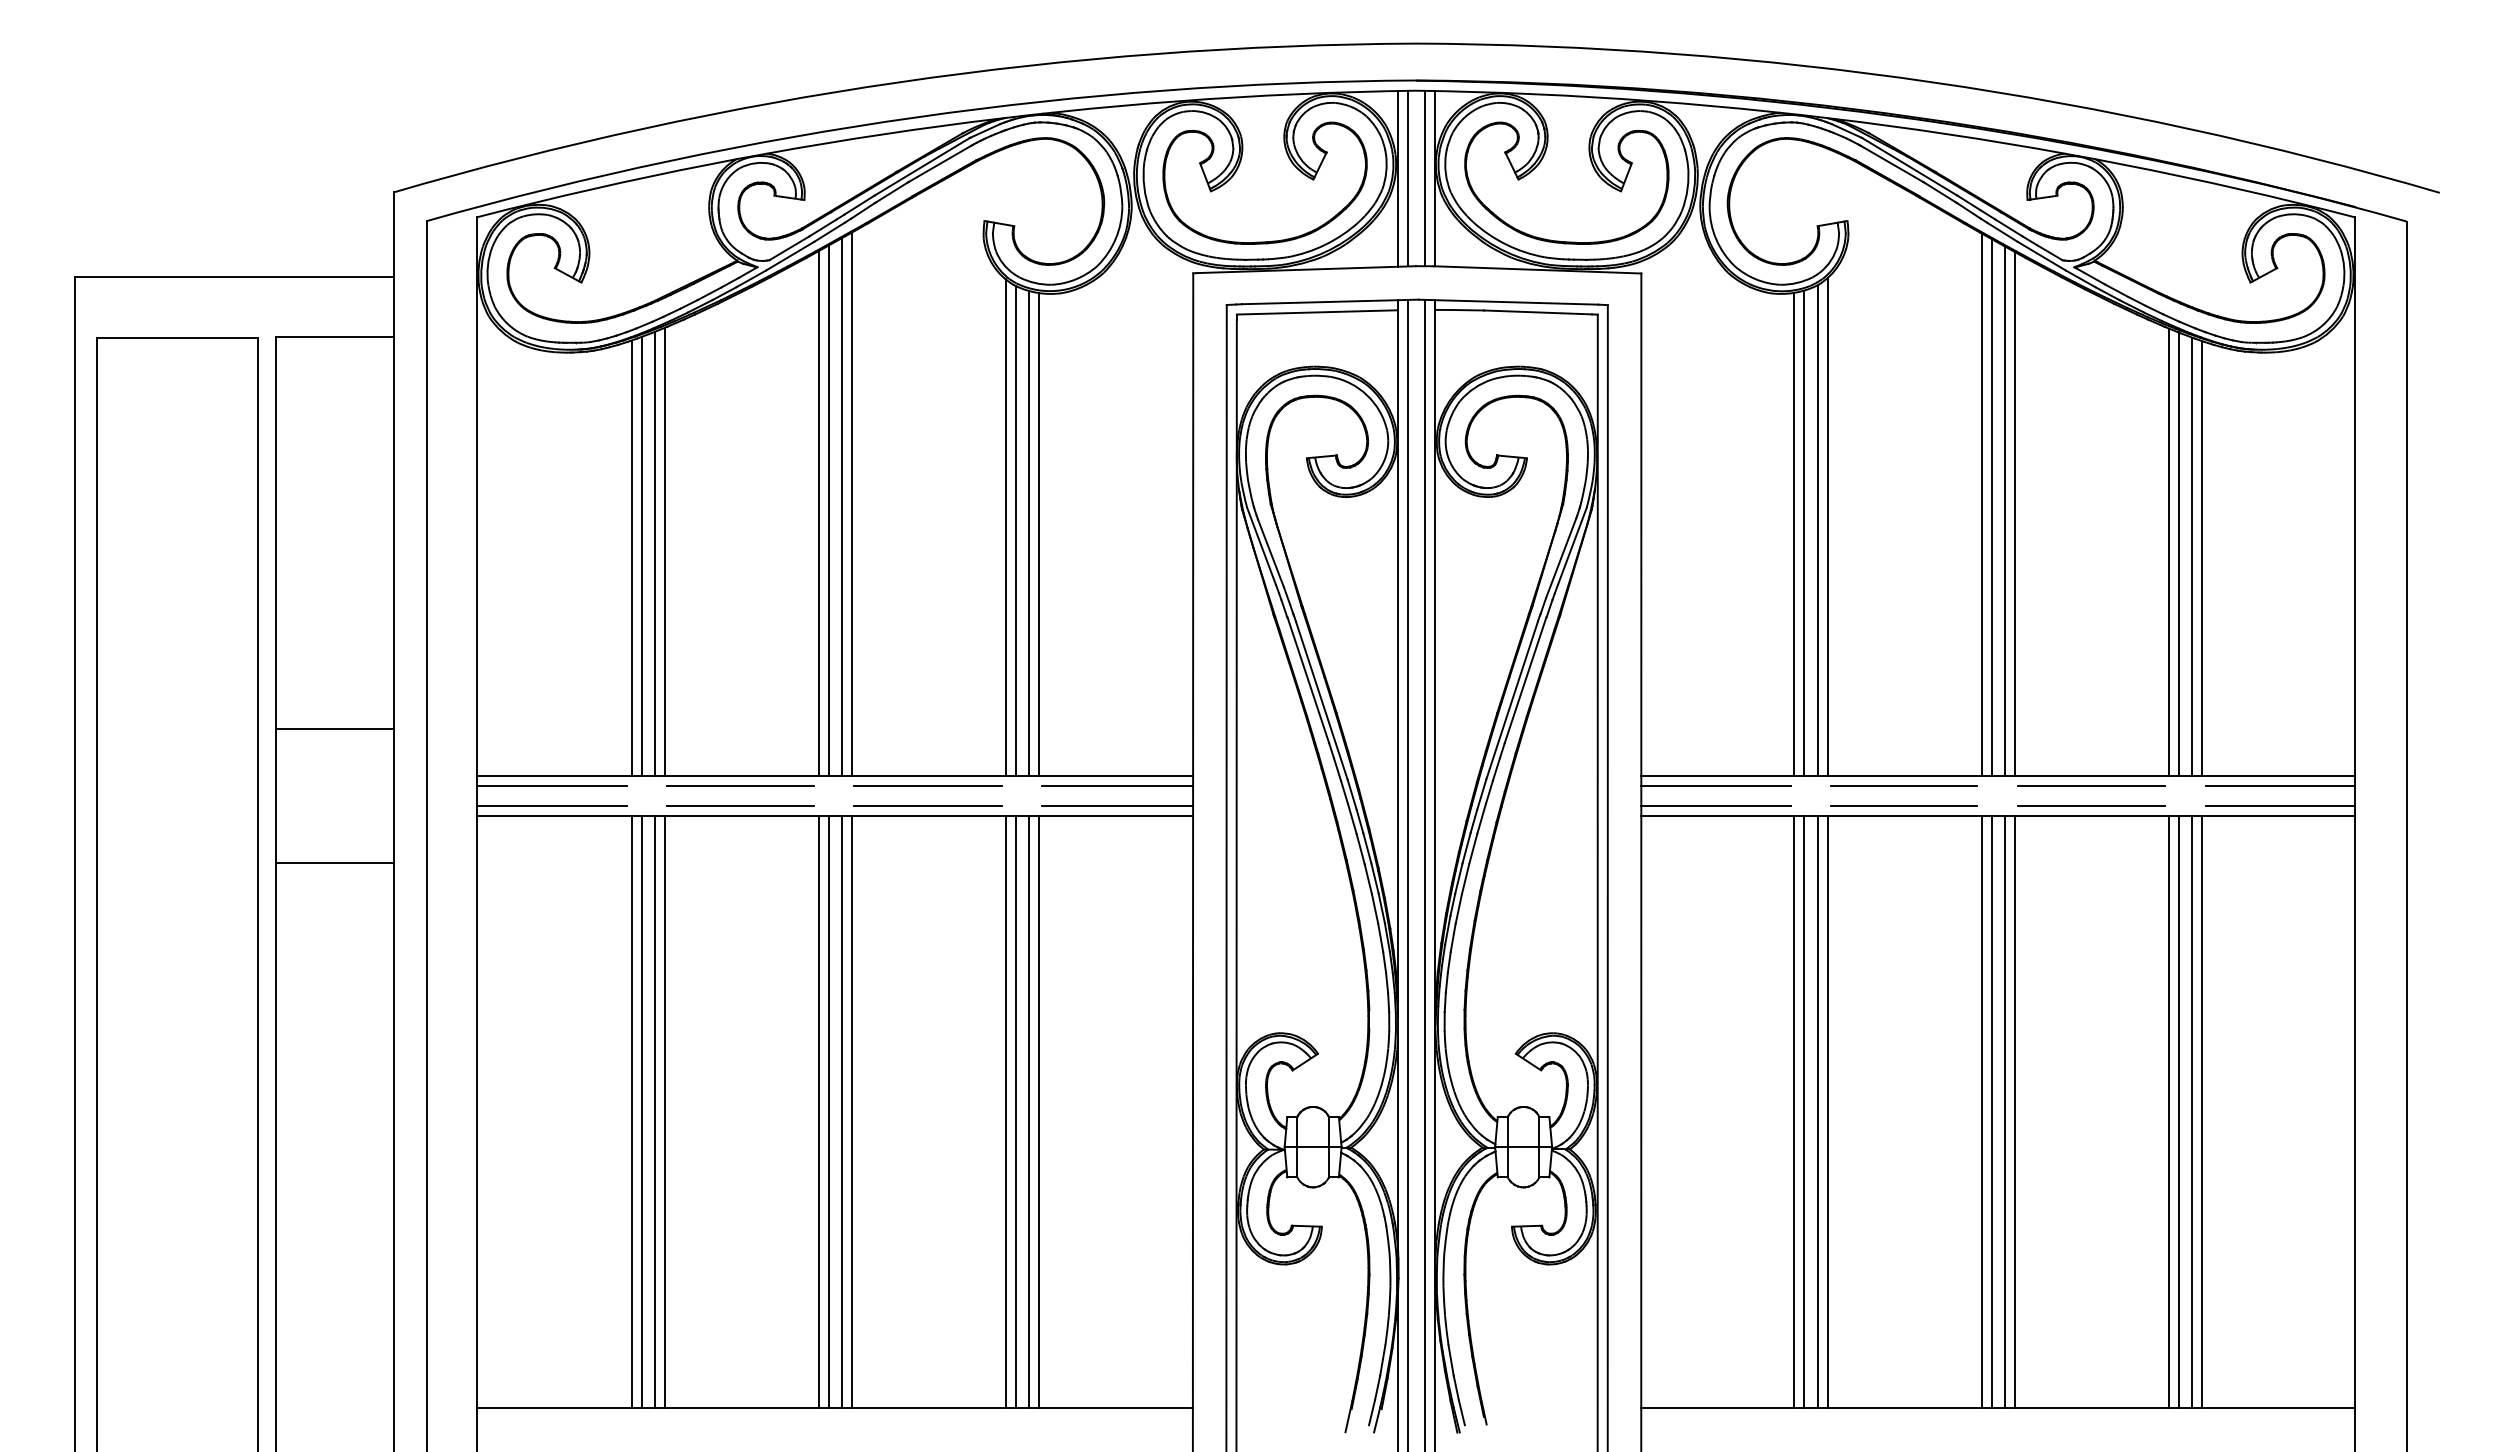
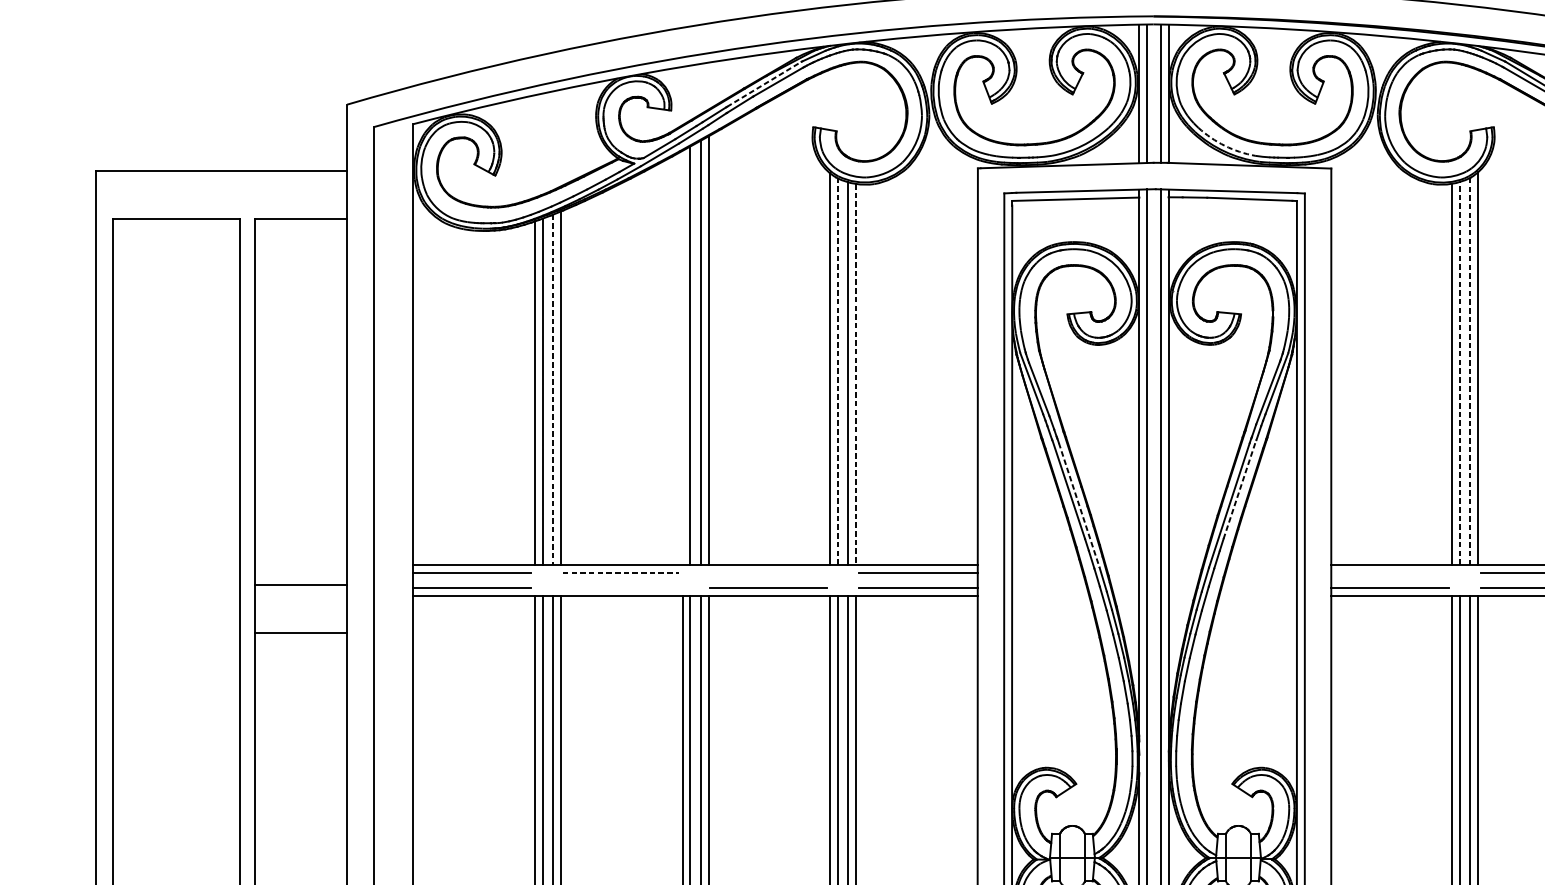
line: (922, 166) -> (764, 84), solid -> dashed
arc: (1506, 244) -> (1224, 145), solid -> dashed
line: (818, 513) -> (682, 357), removed
line: (1015, 530) -> (837, 371), solid -> dashed
line: (1817, 531) -> (1470, 372), solid -> dashed
line: (1804, 533) -> (1459, 373), solid -> dashed
line: (1039, 534) -> (856, 374), solid -> dashed
line: (655, 553) -> (553, 389), solid -> dashed
line: (1525, 679) -> (1239, 488), solid -> dashed
line: (1321, 701) -> (1079, 506), solid -> dashed
line: (334, 728) -> (300, 584), moved
line: (740, 785) -> (620, 572), solid -> dashed
line: (927, 785) -> (768, 572), removed
line: (1715, 785) -> (1389, 572), removed
line: (740, 805) -> (620, 588), removed

